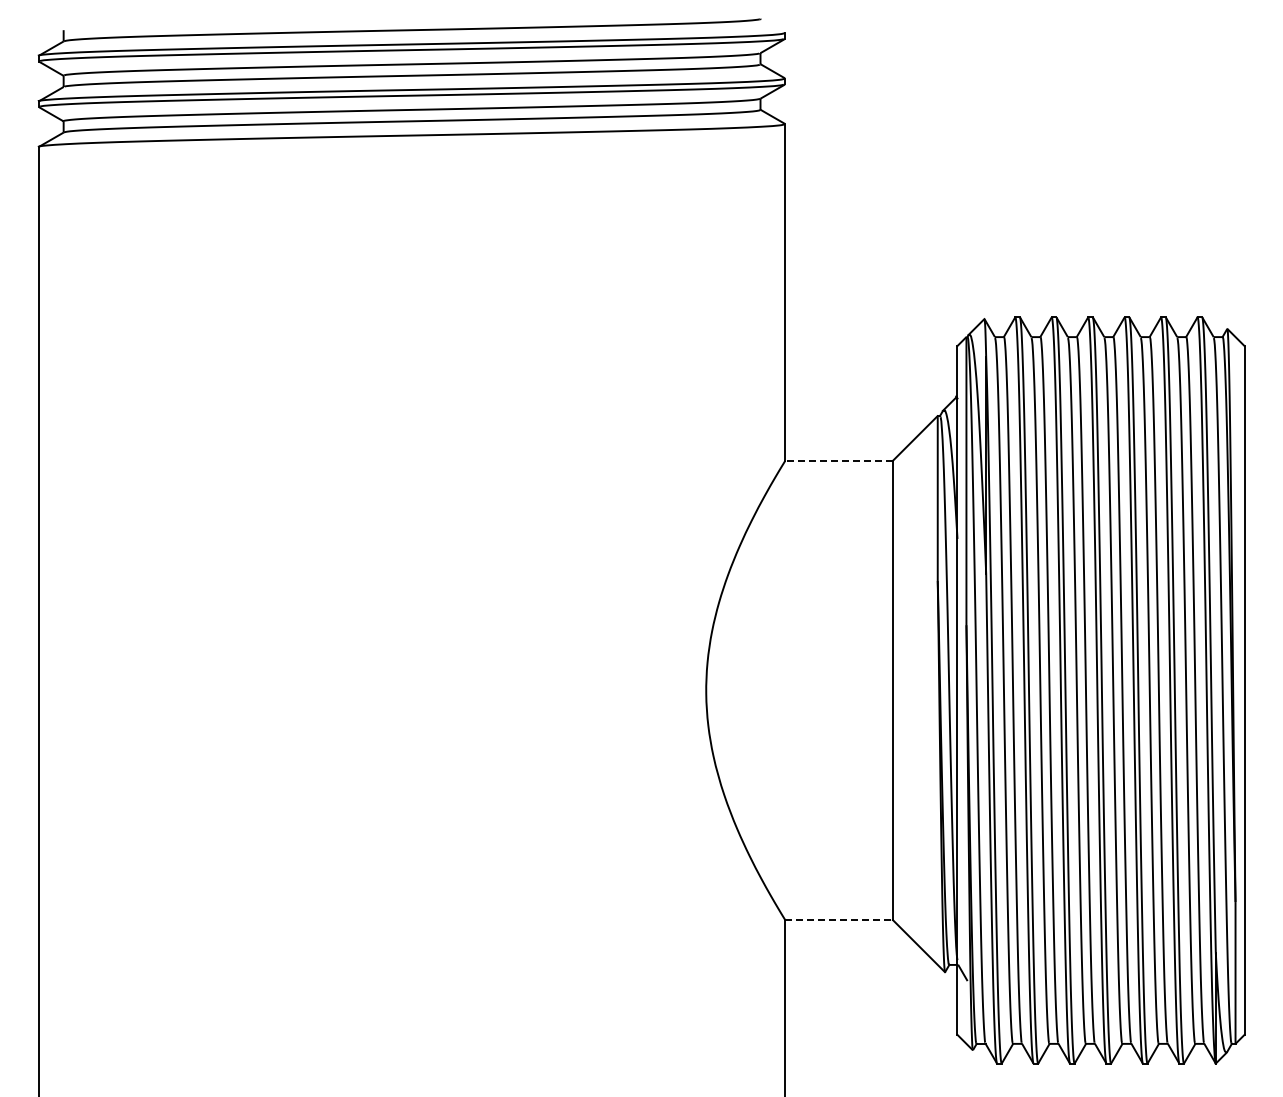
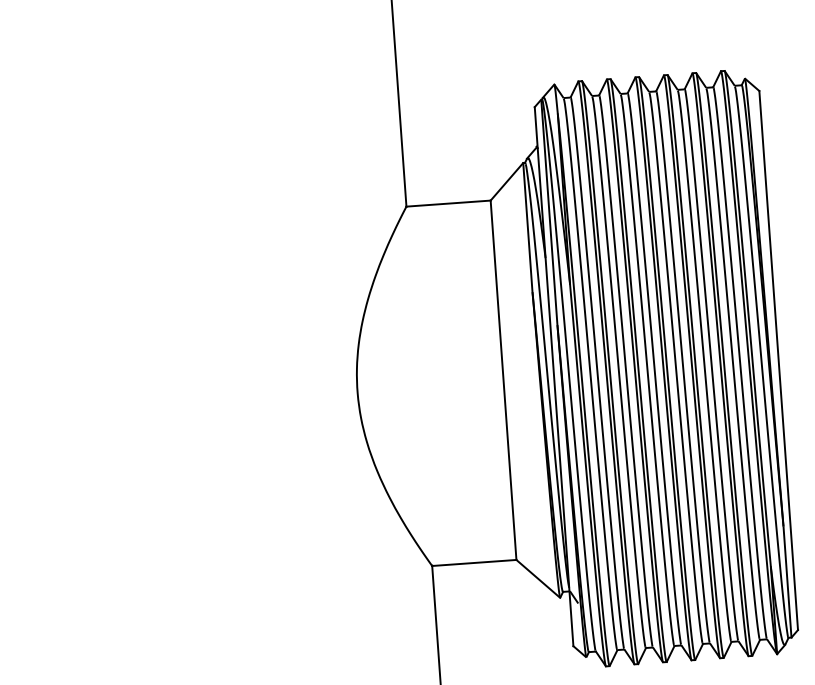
line: (838, 460) -> (448, 203), dashed -> solid
line: (838, 920) -> (473, 563), dashed -> solid

